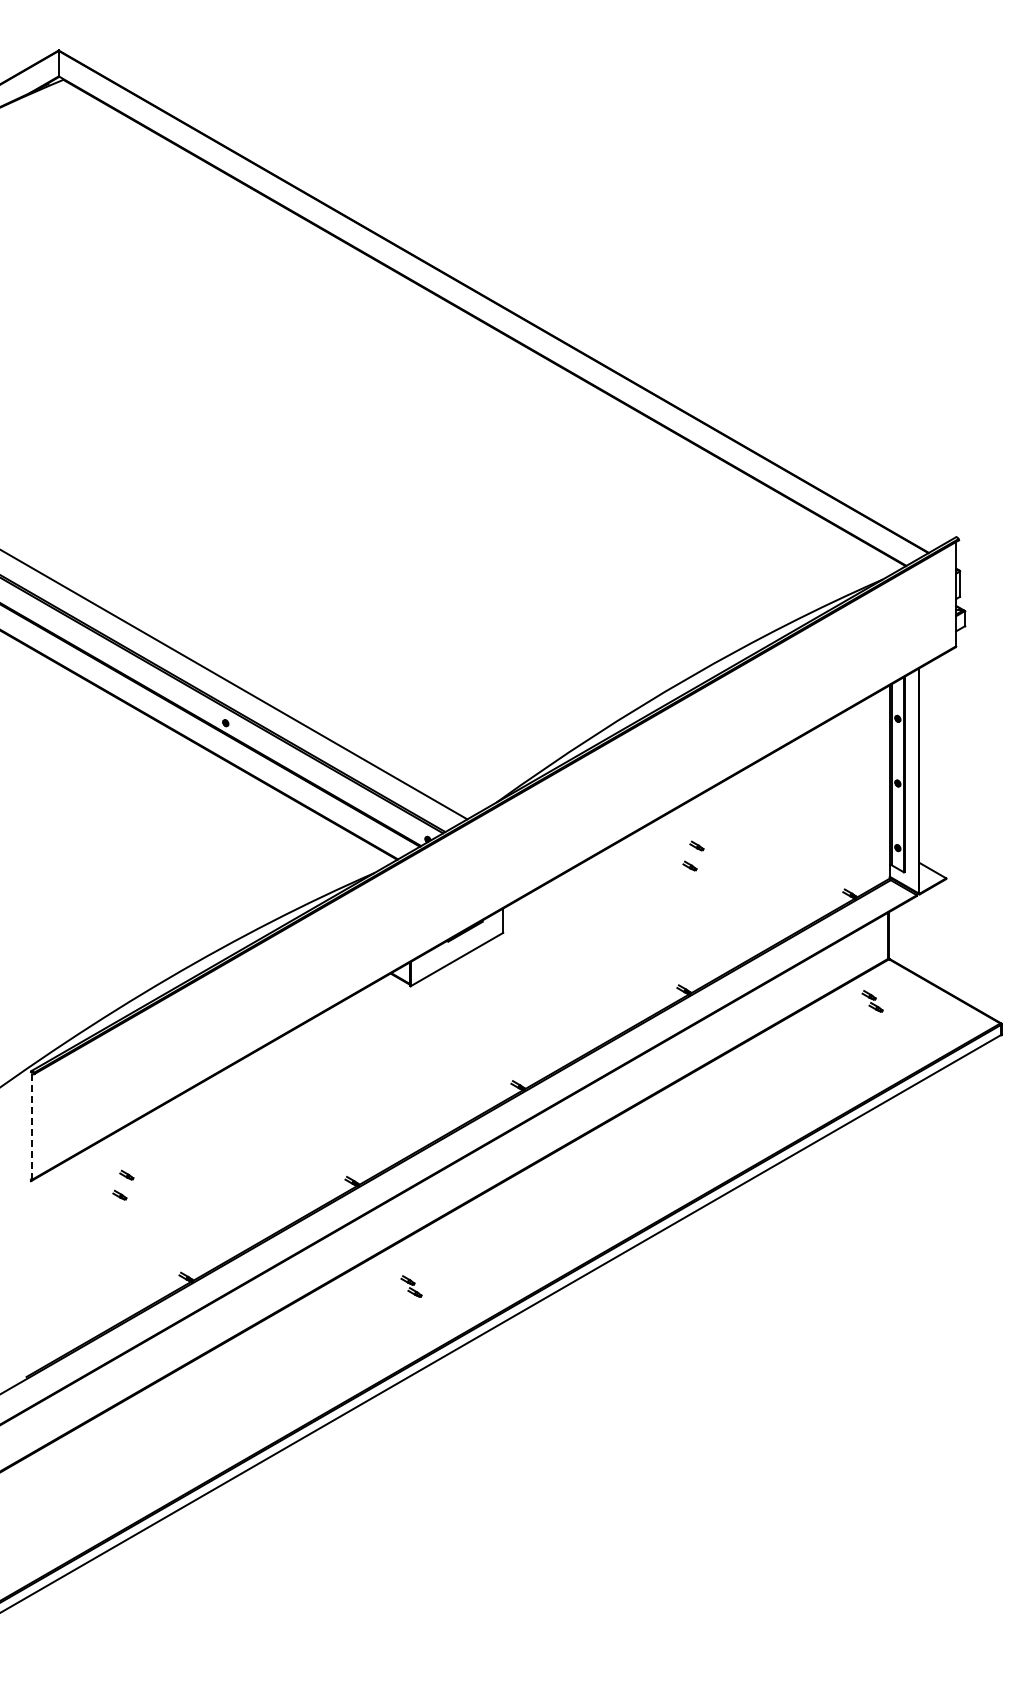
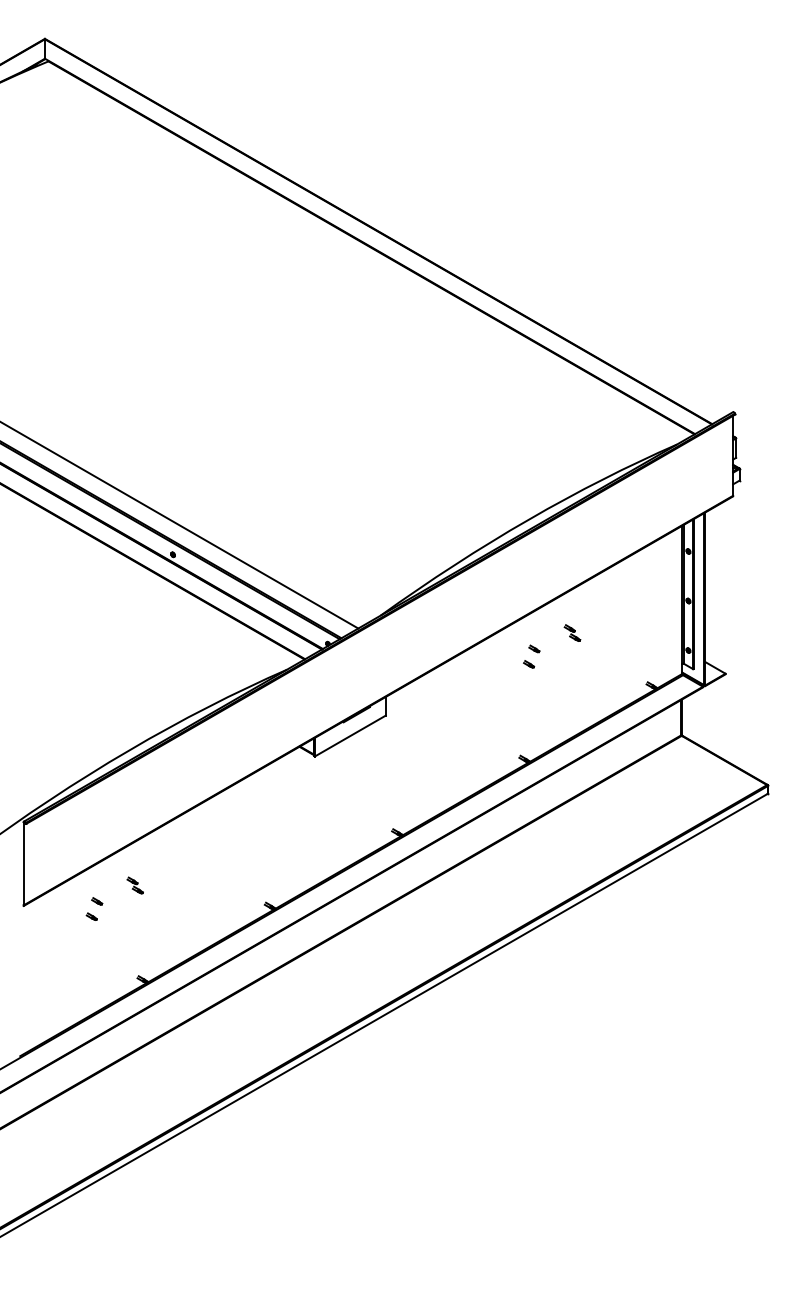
part: (872, 1001) -> (572, 633), moved
line: (31, 1126) -> (24, 864), dashed -> solid
part: (411, 1286) -> (135, 885), moved

